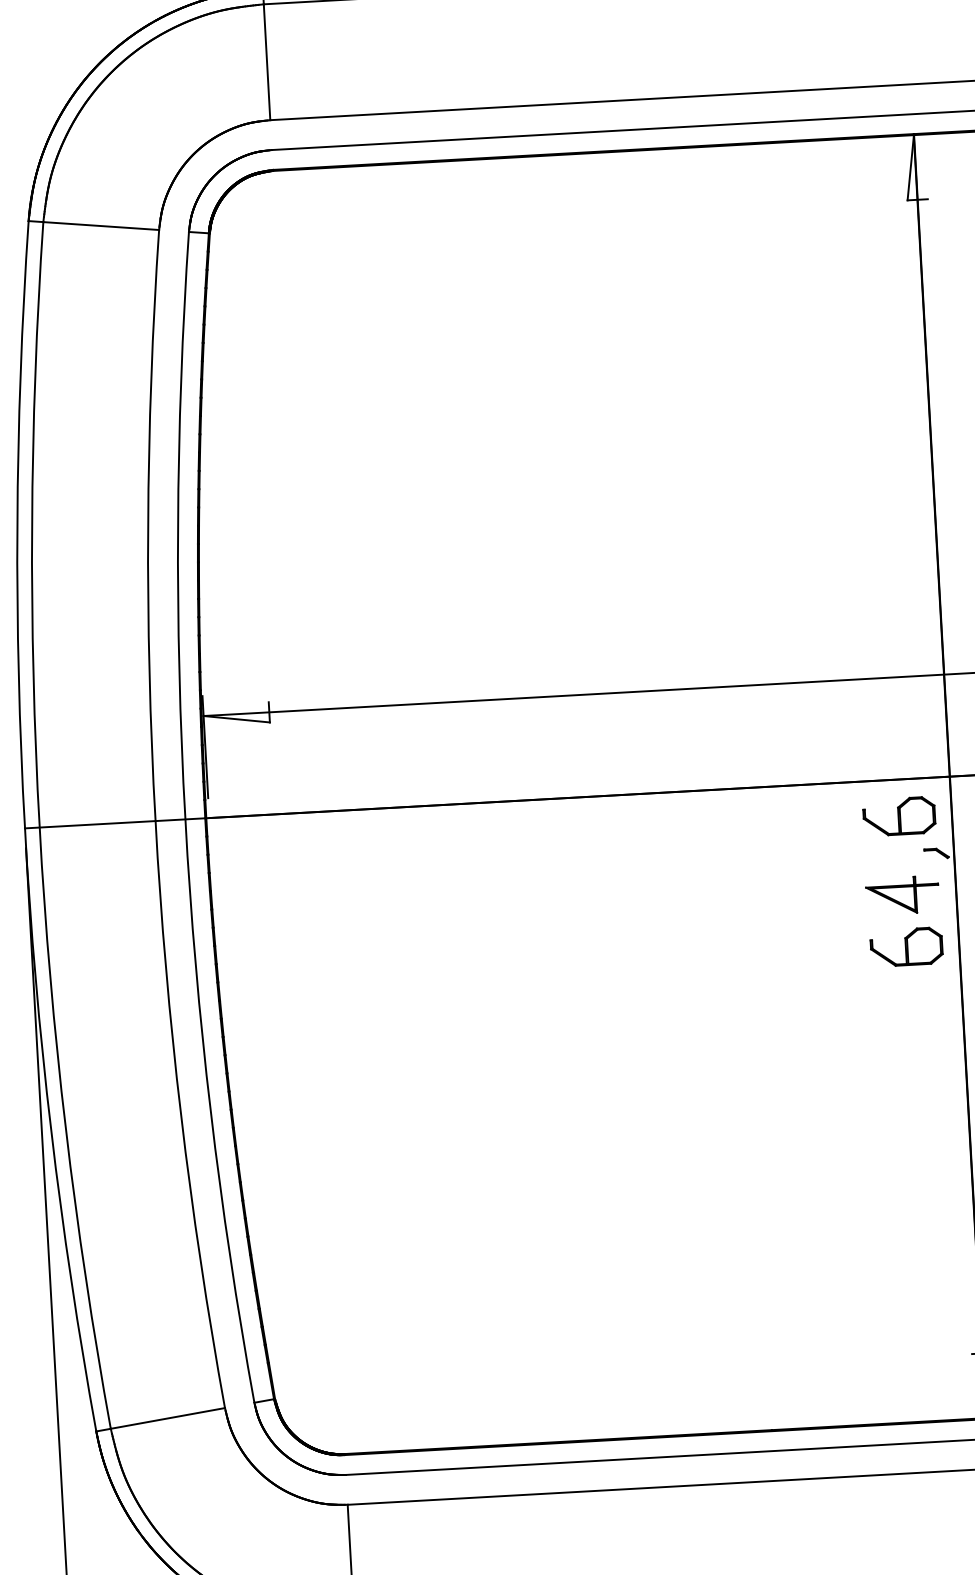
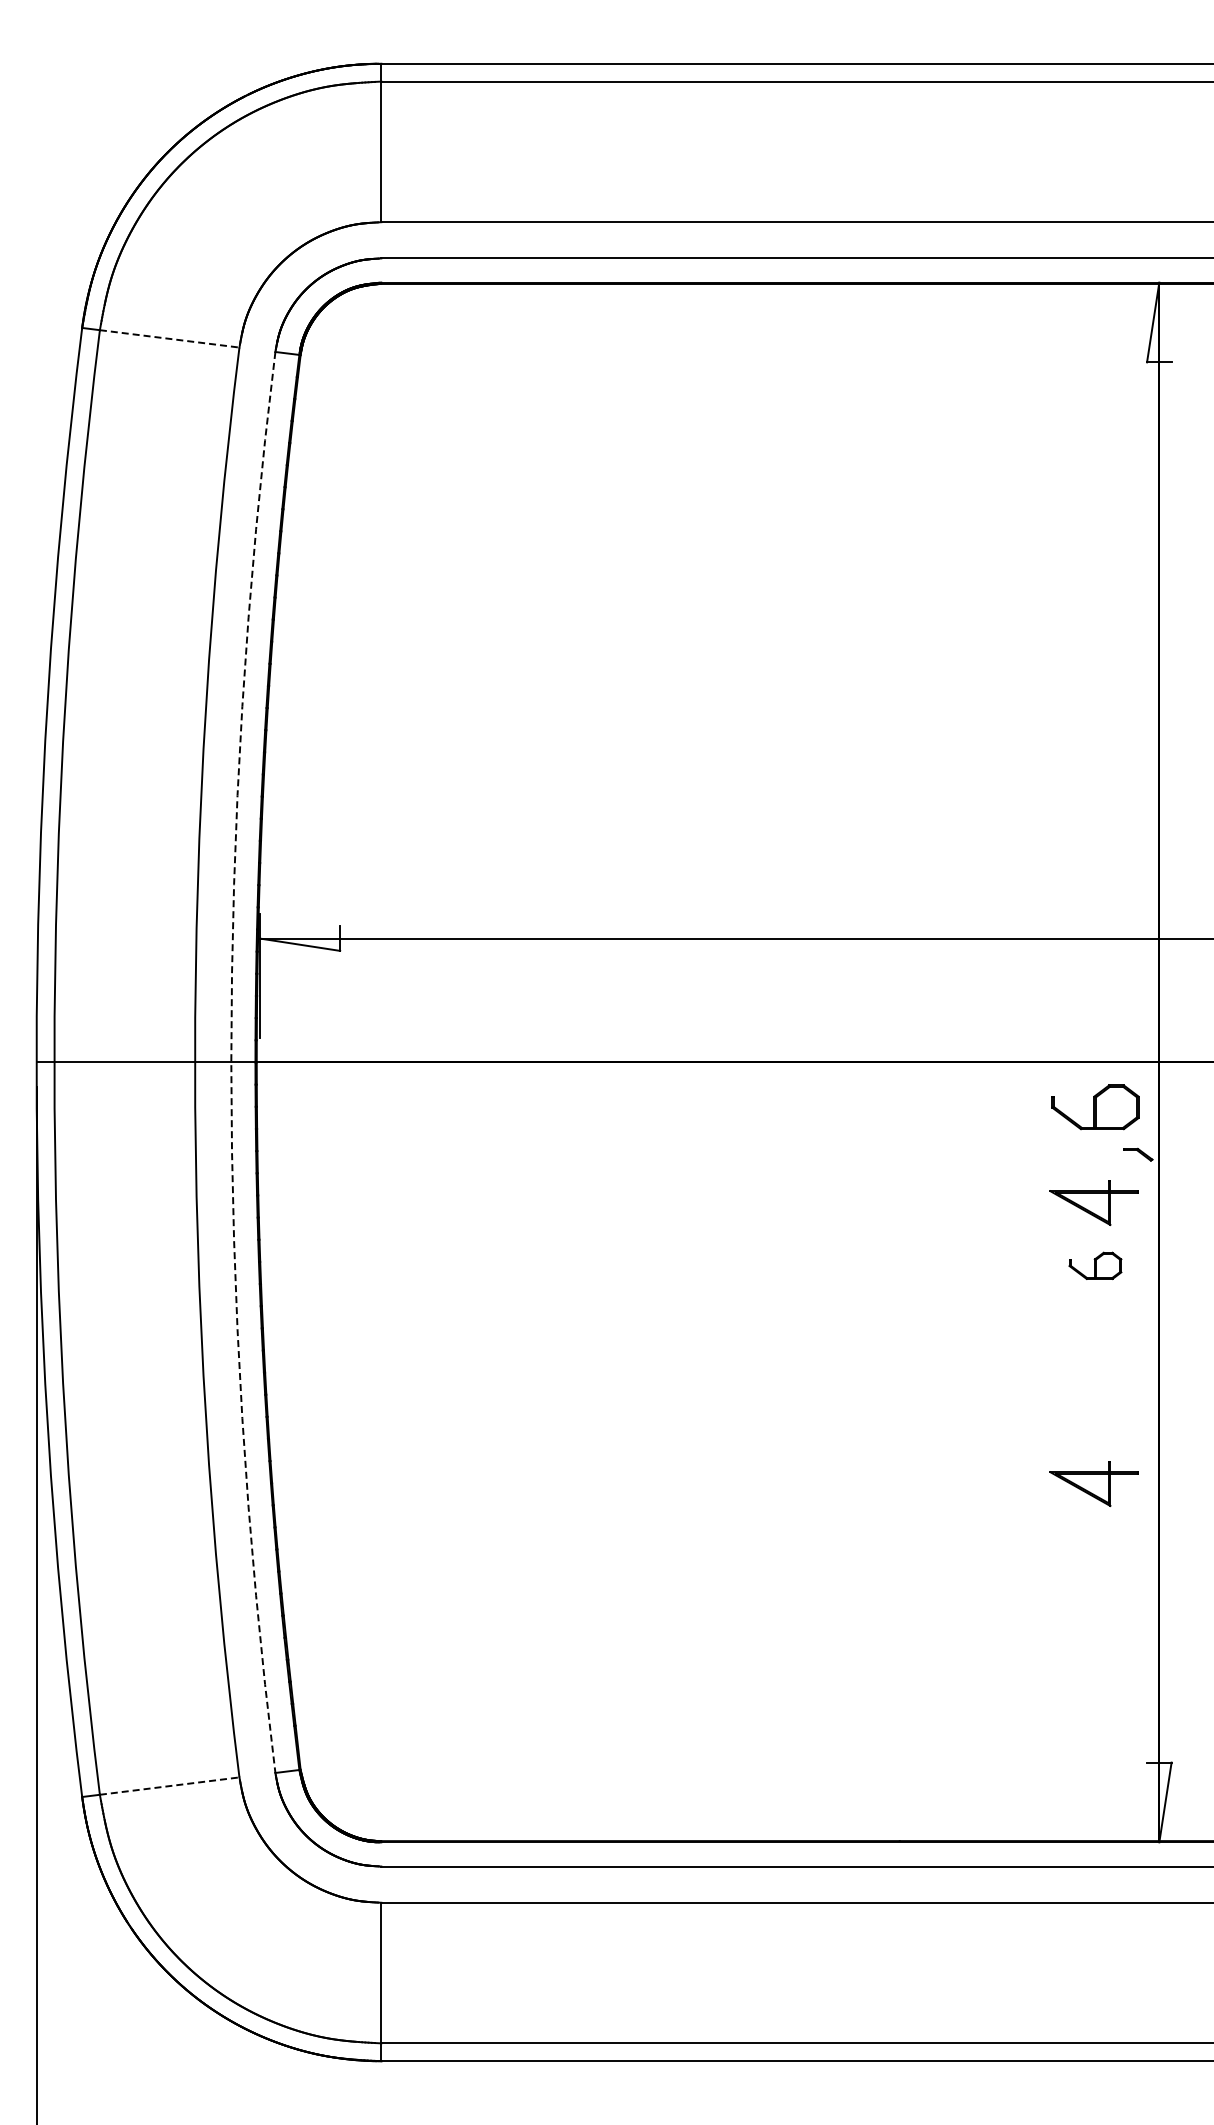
line: (101, 225) -> (170, 338), solid -> dashed
arc: (185, 819) -> (231, 1062), solid -> dashed
part: (906, 946) -> (1095, 1265), size x0.6
part: (915, 1126) -> (1093, 1483), added
line: (168, 1418) -> (170, 1786), solid -> dashed

